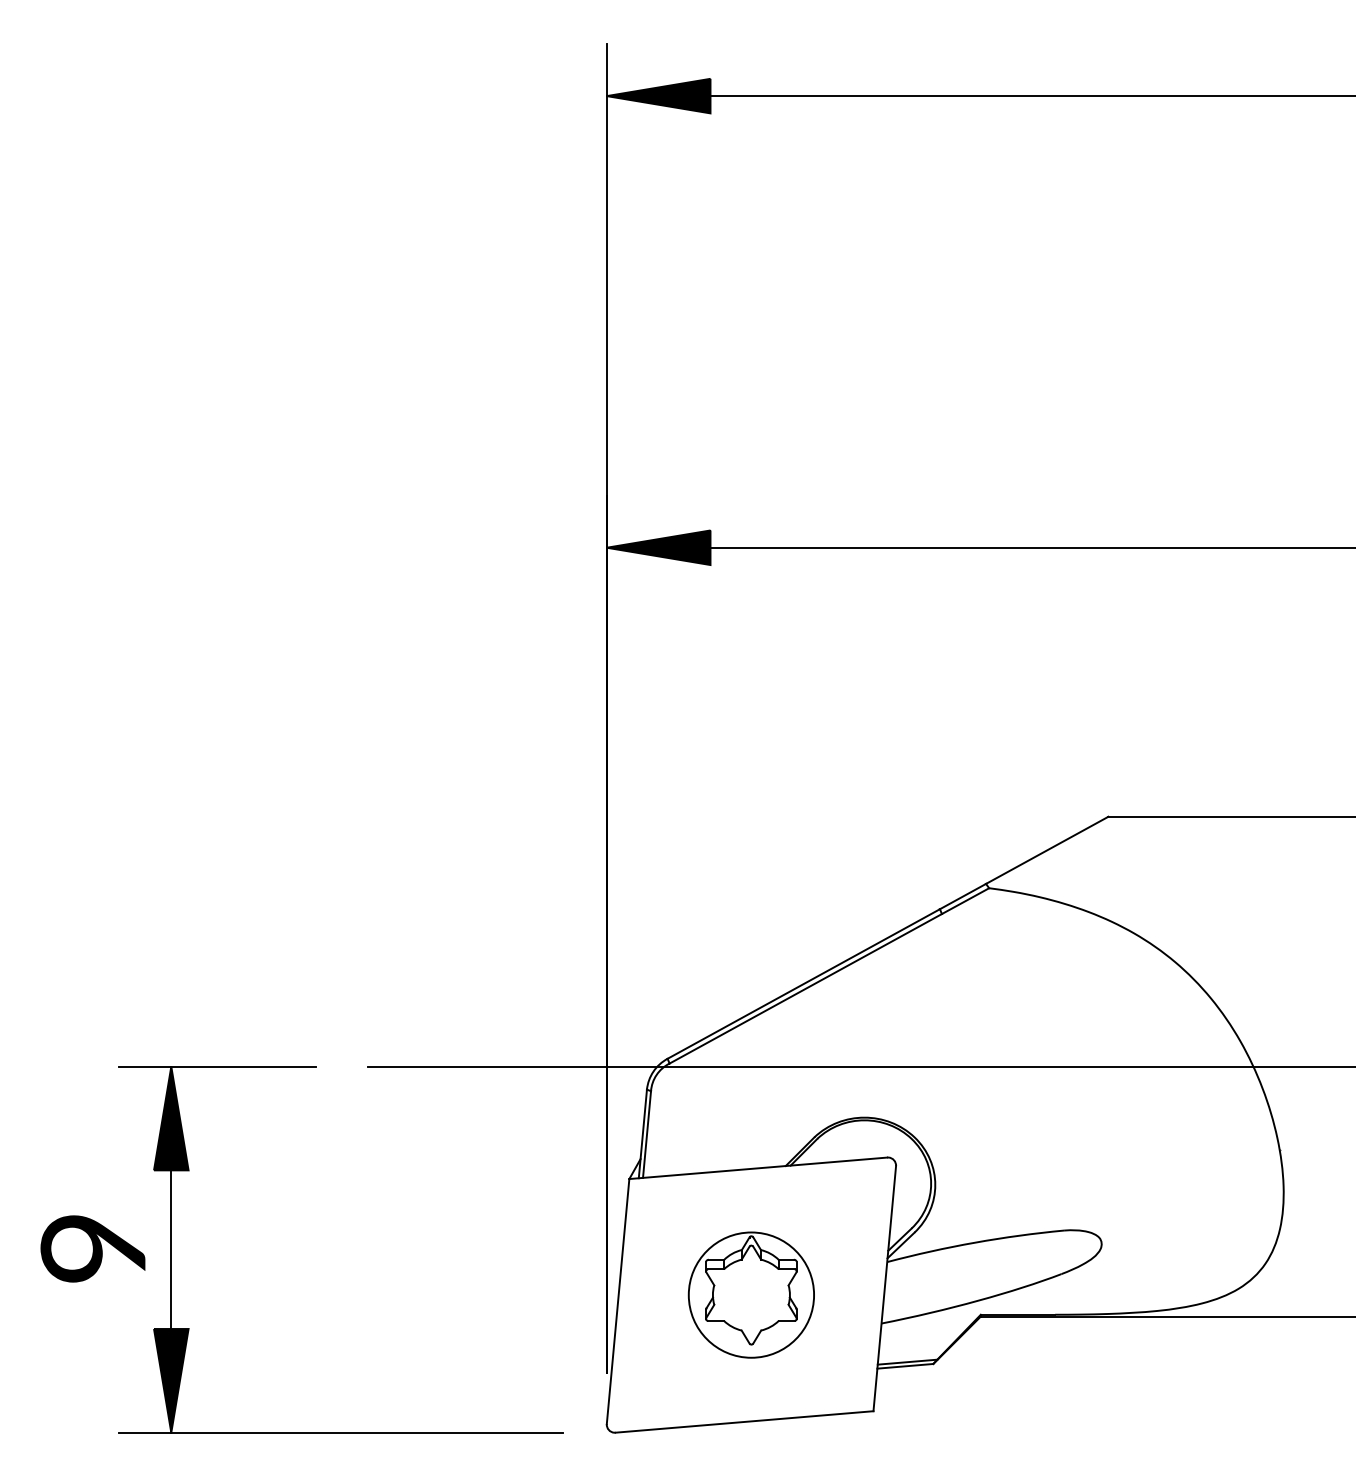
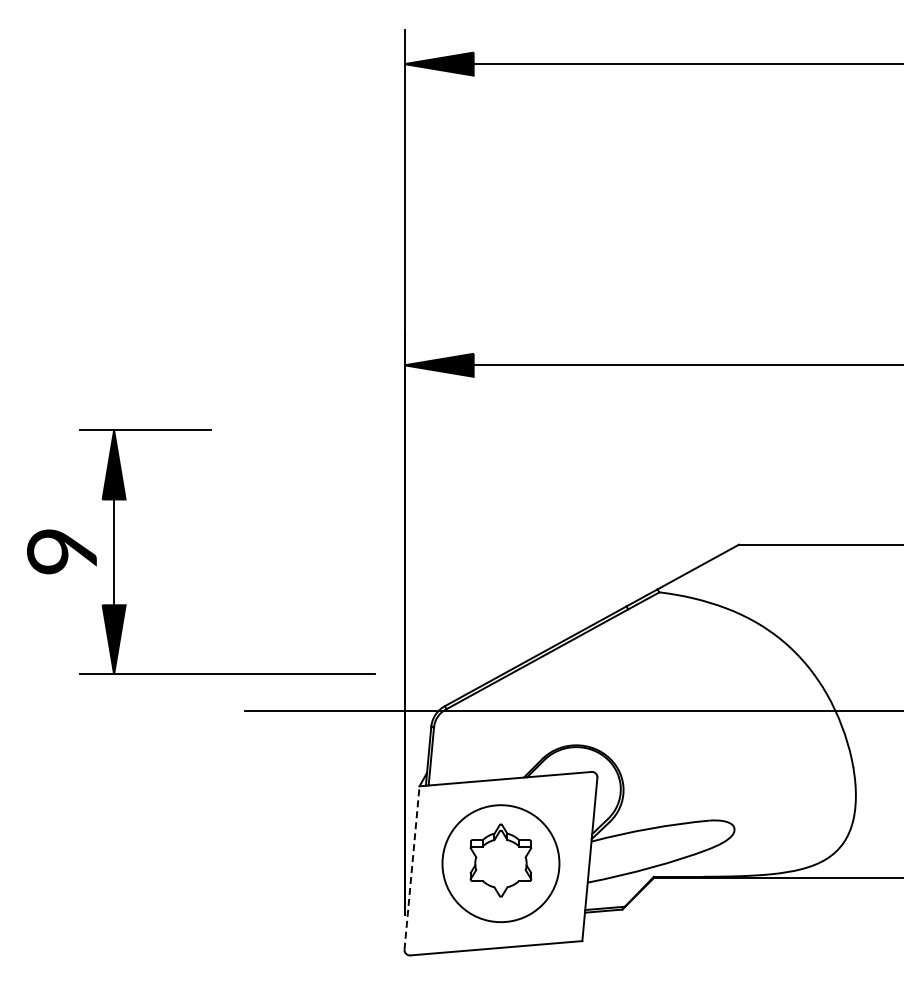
part: (171, 1248) -> (114, 551), moved
circle: (750, 1294) -> (500, 863), size x1.4
line: (618, 1300) -> (412, 867), solid -> dashed

